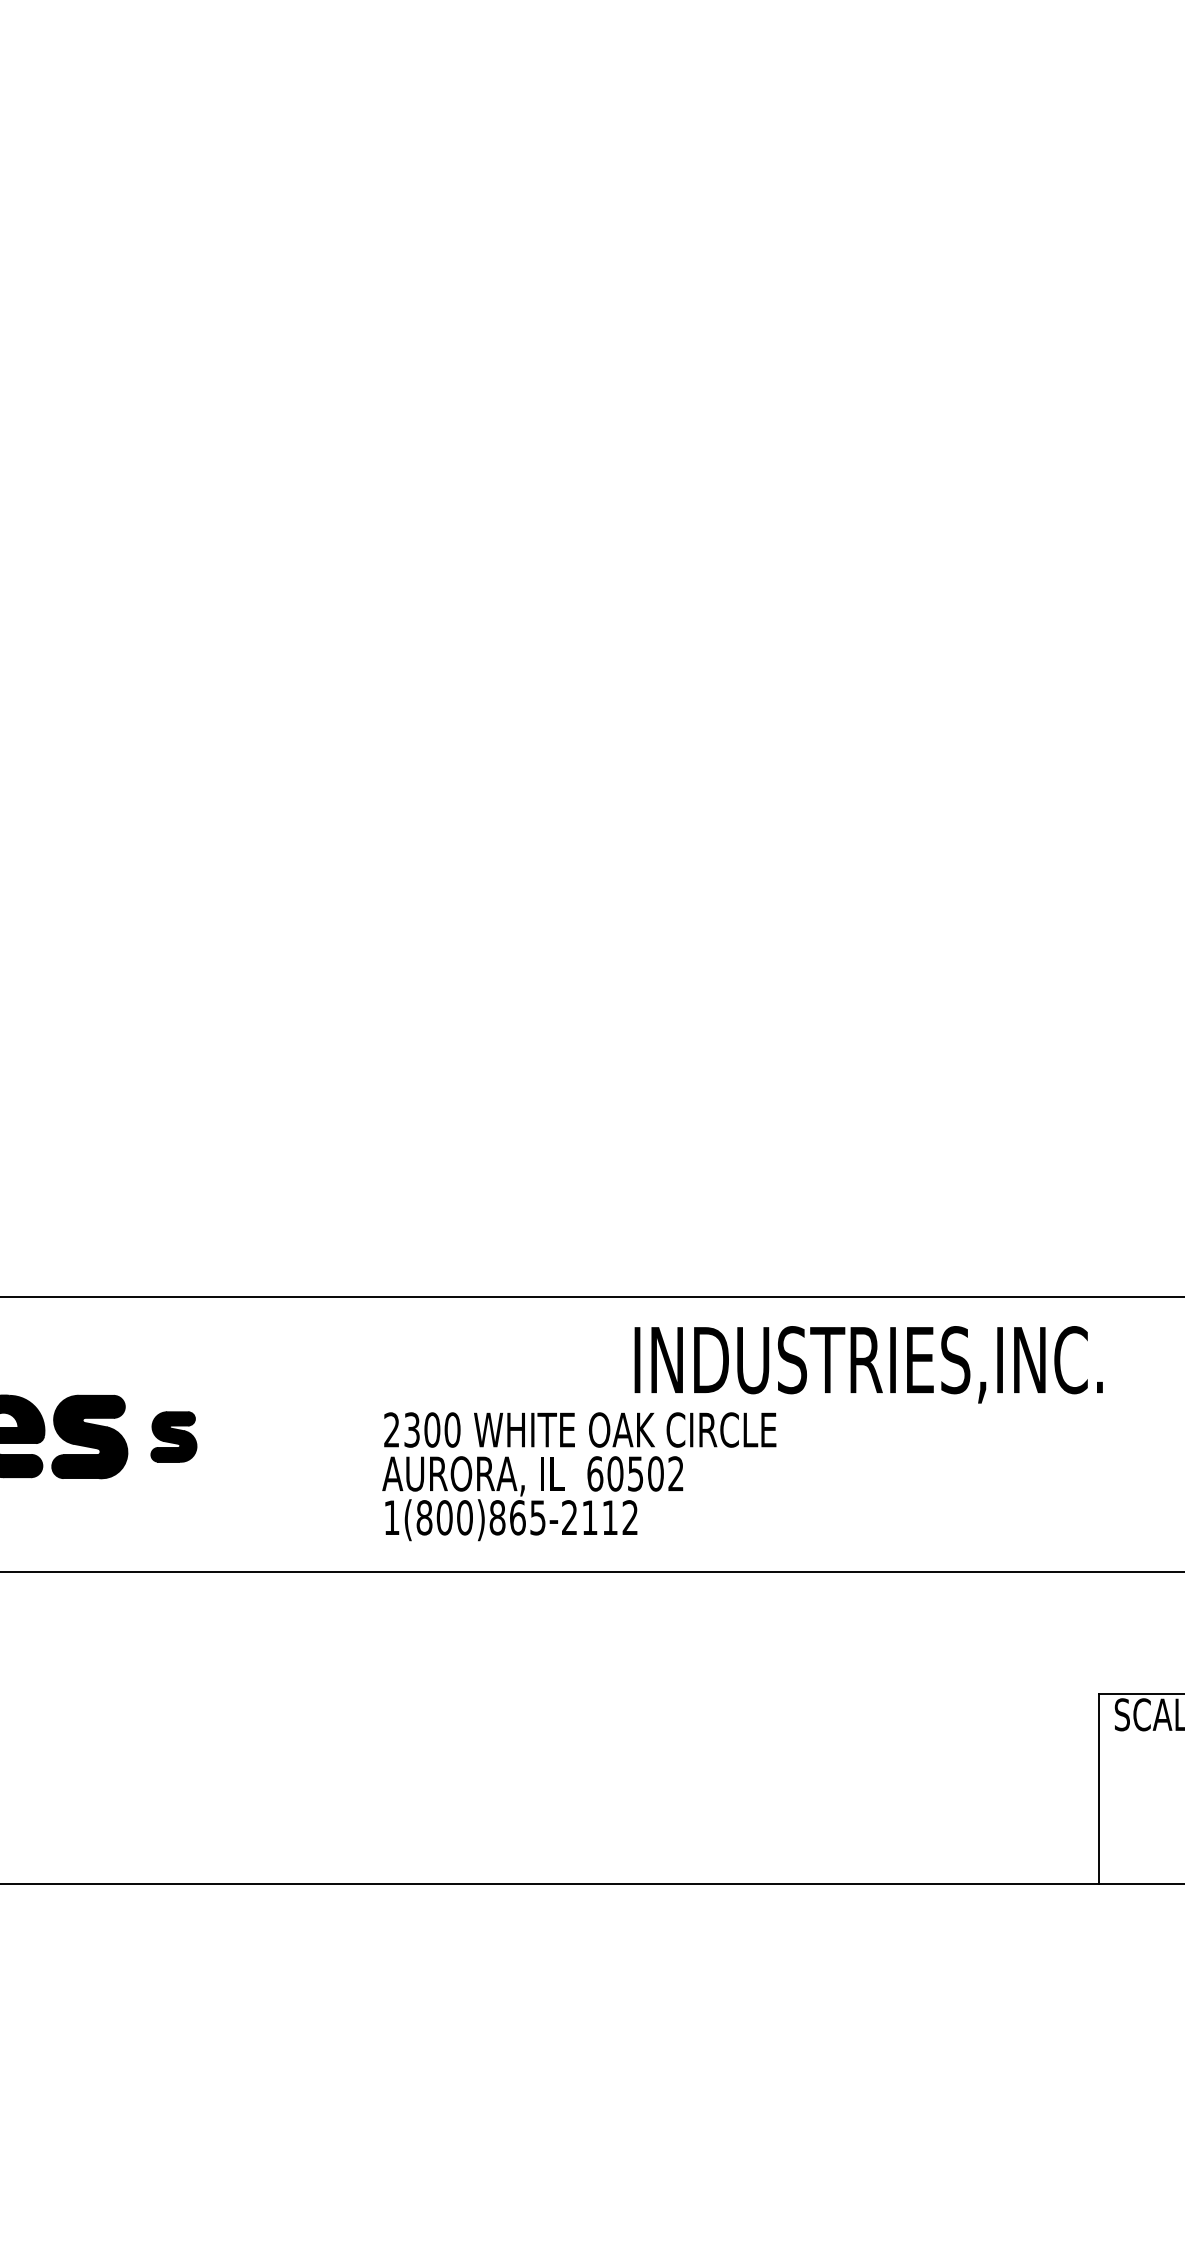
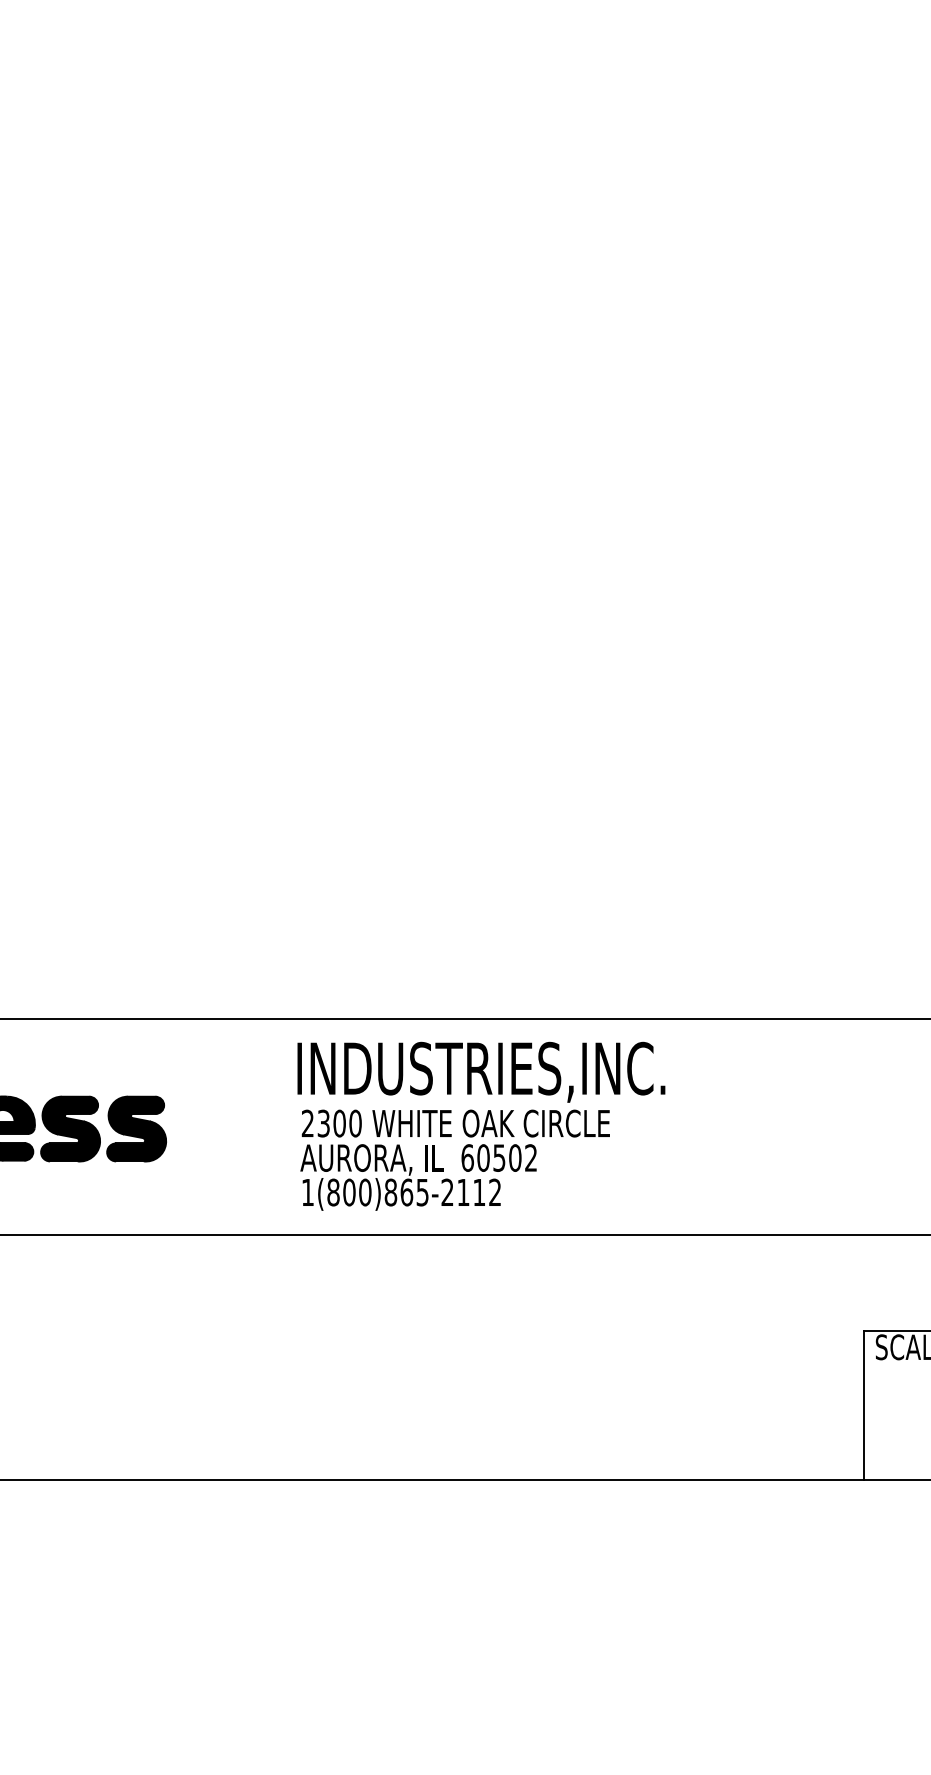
text: (868, 1364) -> (481, 1072), moved
part: (173, 1436) -> (136, 1128), size x1.67

